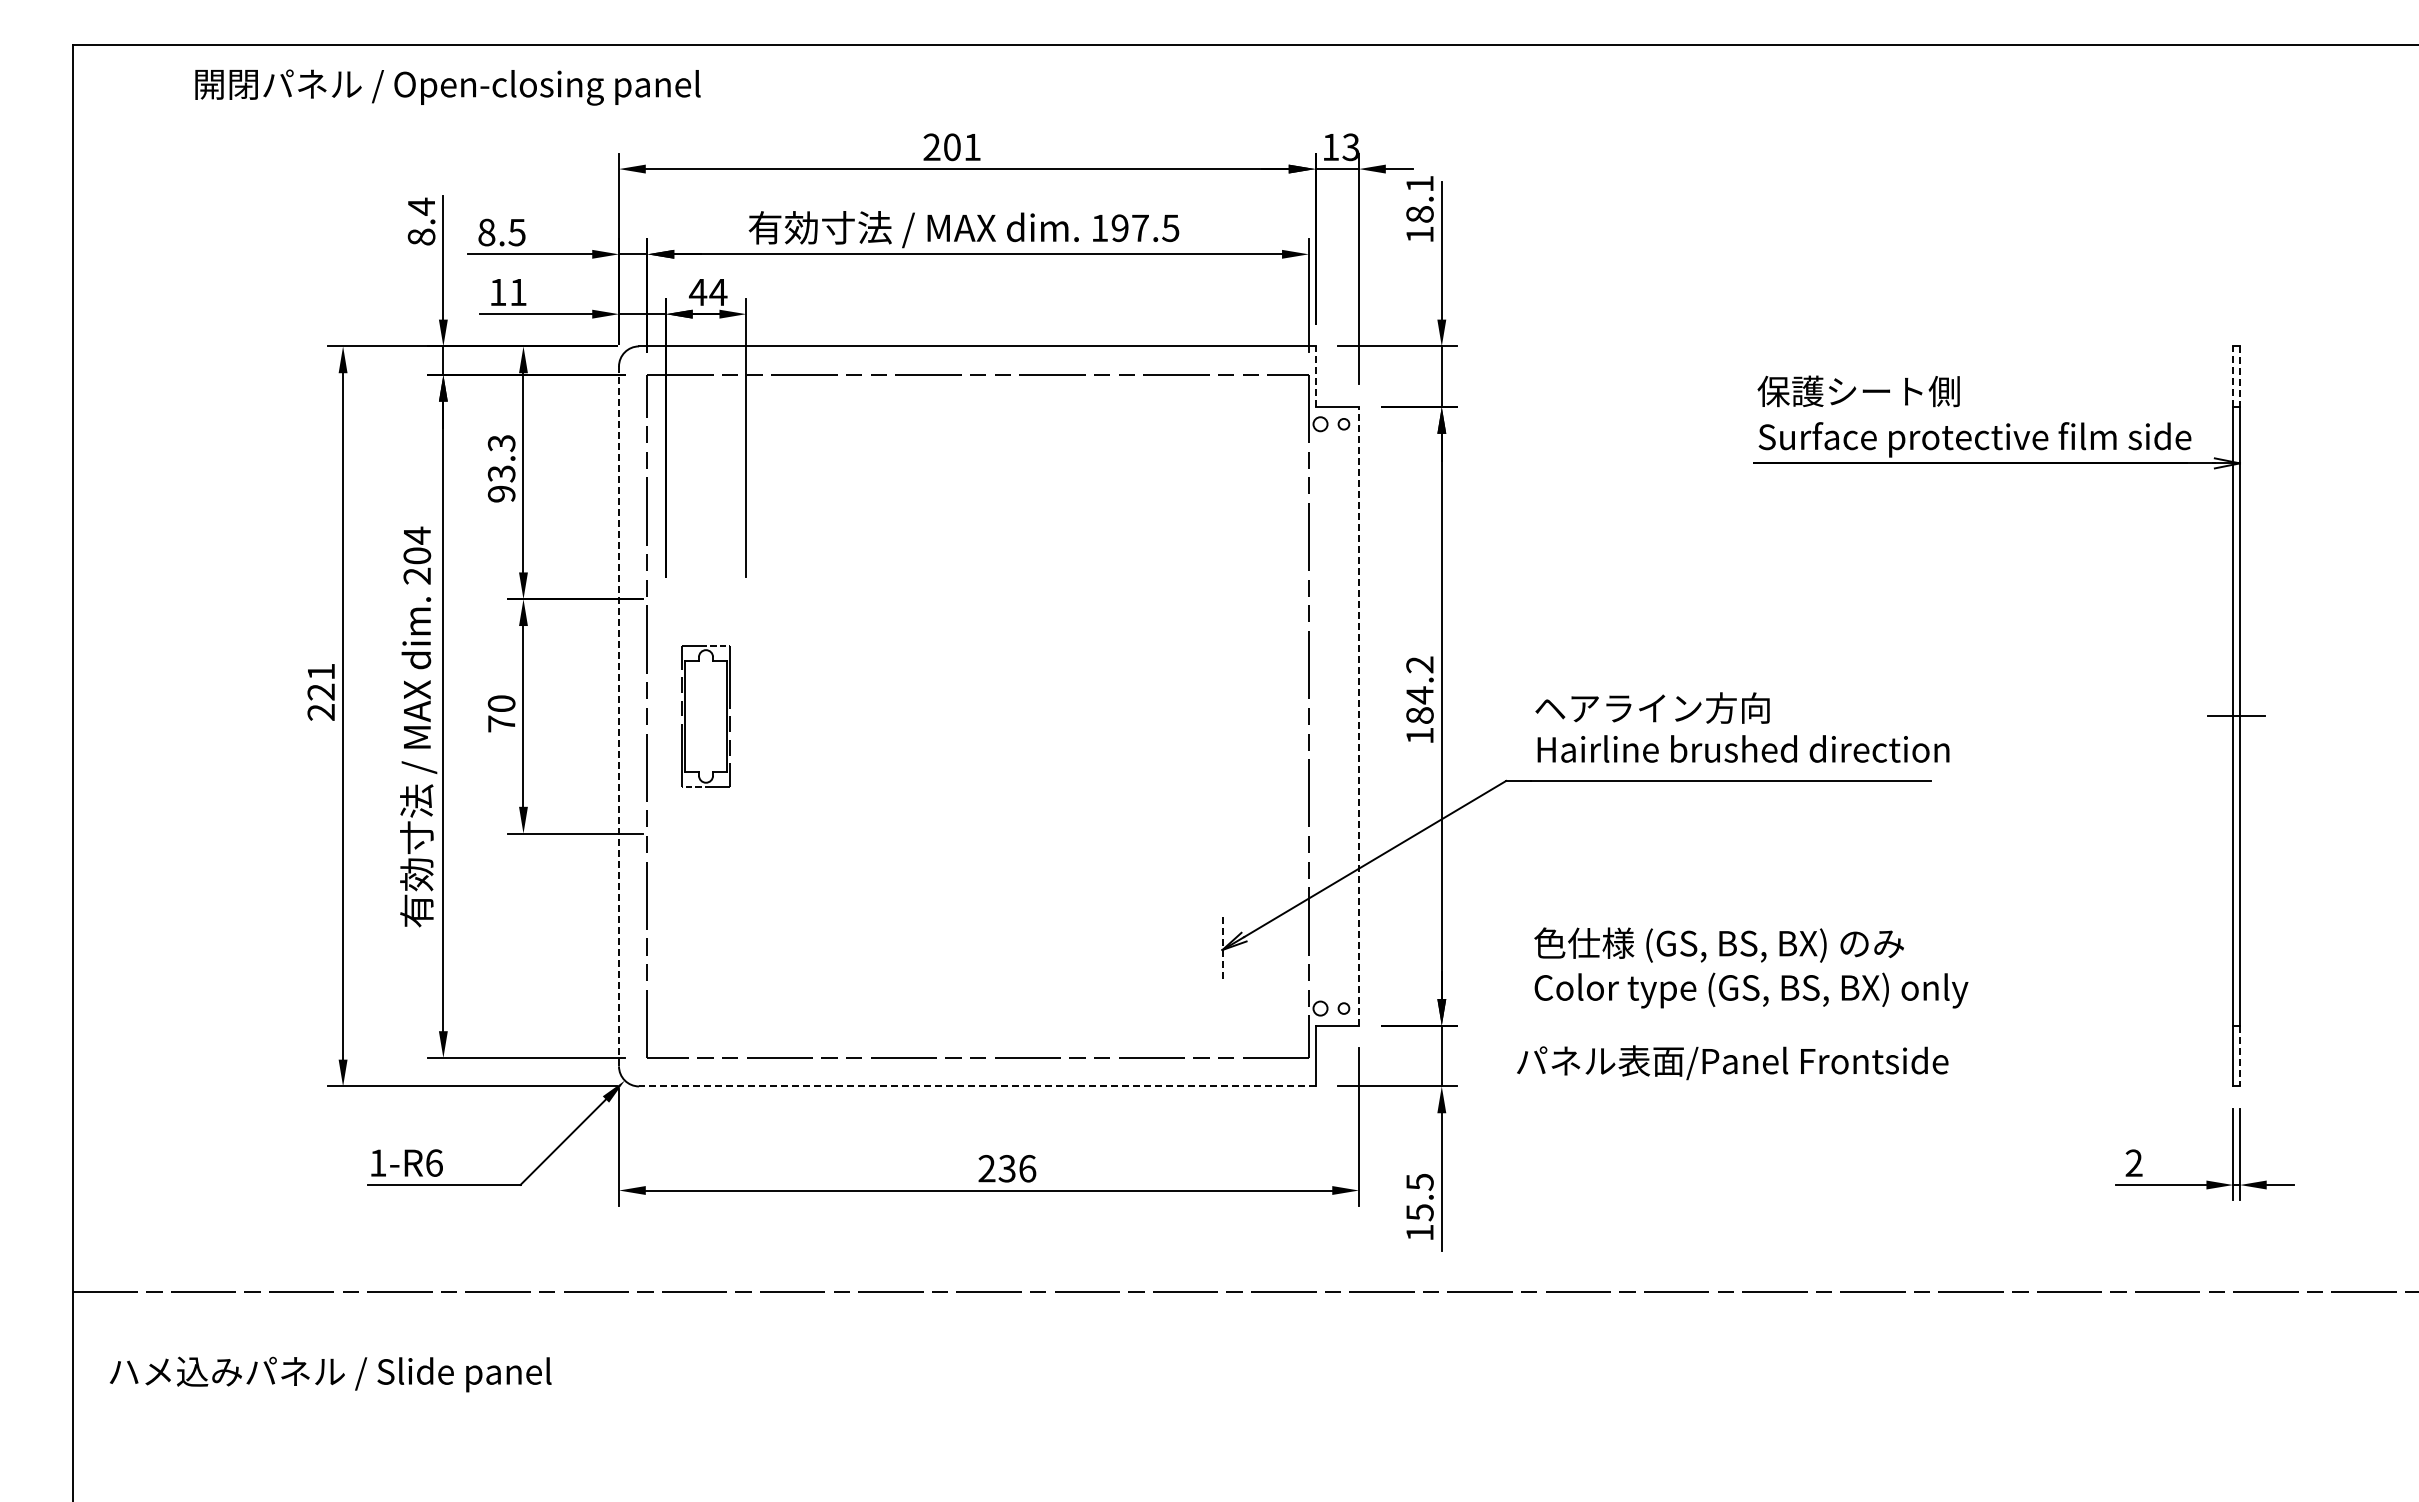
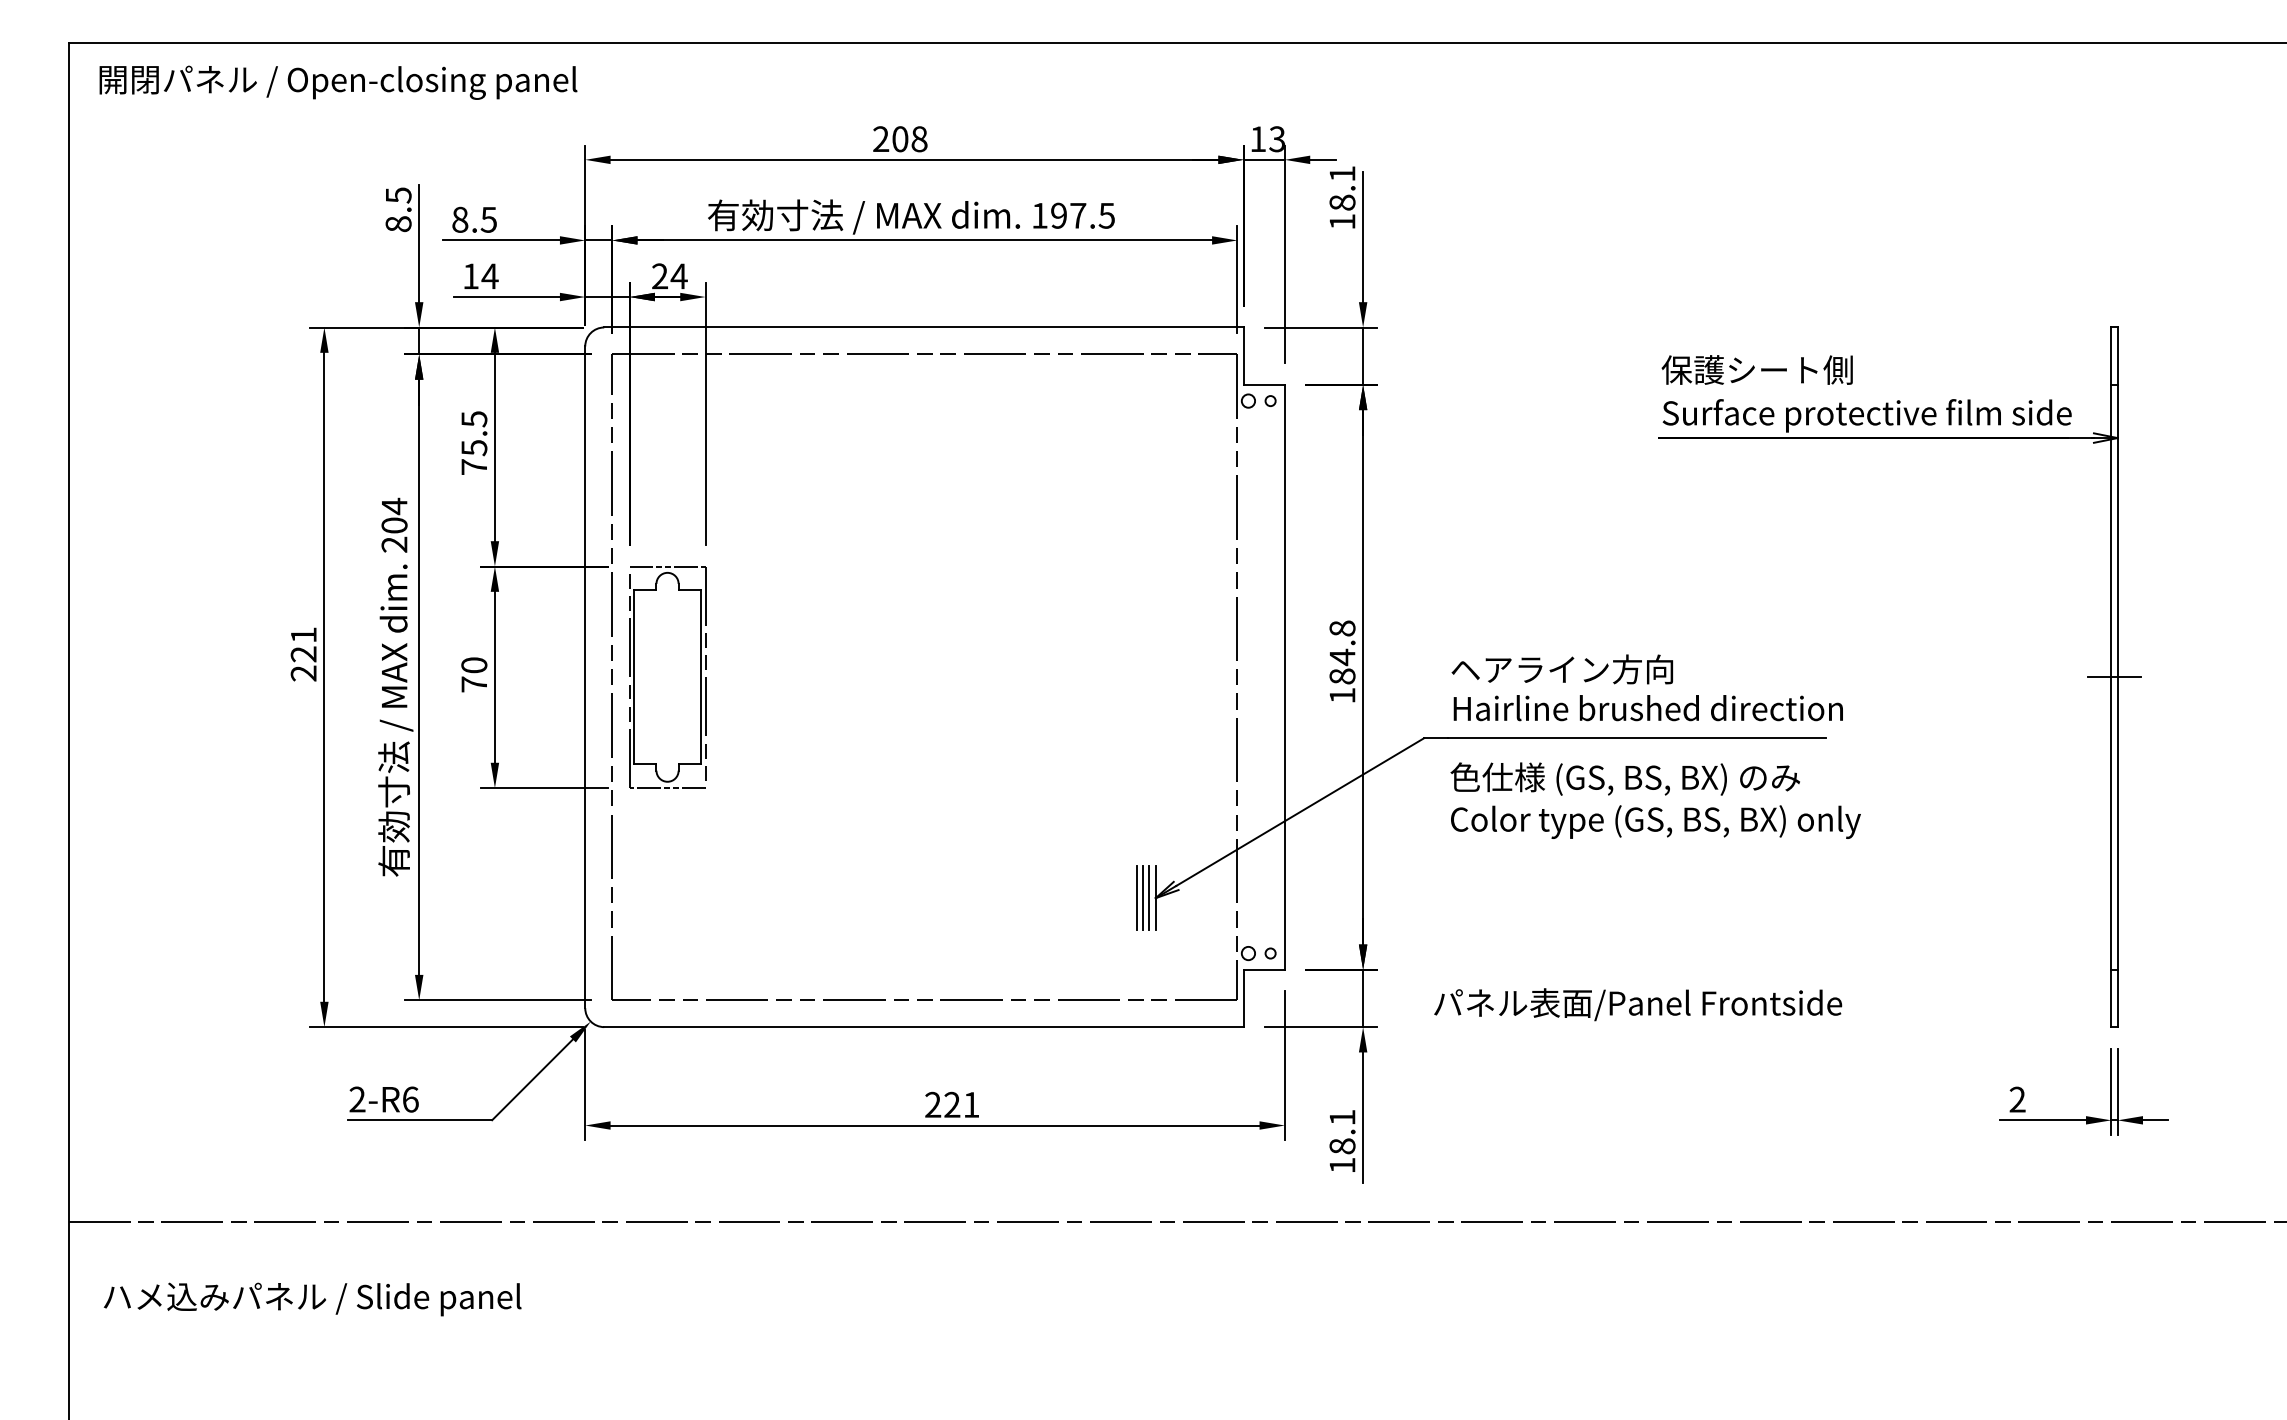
text: (447, 87) -> (338, 82), moved
text: (972, 147) -> (919, 139), 201 -> 208
text: (421, 206) -> (398, 195), 8.4 -> 8.5
text: (698, 291) -> (660, 275), 44 -> 24
text: (518, 292) -> (490, 276), 11 -> 14
line: (1315, 376) -> (1243, 355), dashed -> solid
line: (2233, 376) -> (2111, 355), dashed -> solid
line: (2239, 377) -> (2117, 356), dashed -> solid
text: (501, 468) -> (474, 442), 93.3 -> 75.5
text: (1419, 664) -> (1342, 628), 184.2 -> 184.8
line: (1359, 715) -> (1285, 676), dashed -> solid
line: (619, 716) -> (585, 677), dashed -> solid
part: (705, 716) -> (667, 677), size x1.67
line: (1202, 949) -> (1136, 897), added
line: (1209, 949) -> (1143, 897), added
line: (1215, 949) -> (1149, 897), added
line: (1222, 950) -> (1155, 898), dashed -> solid
text: (1751, 967) -> (1655, 800), moved
line: (2239, 1056) -> (2117, 998), dashed -> solid
line: (976, 1086) -> (923, 1027), dashed -> solid
text: (377, 1162) -> (356, 1099), 1-R6 -> 2-R6
text: (1017, 1168) -> (961, 1104), 236 -> 221
text: (1419, 1197) -> (1342, 1132), 15.5 -> 18.1

